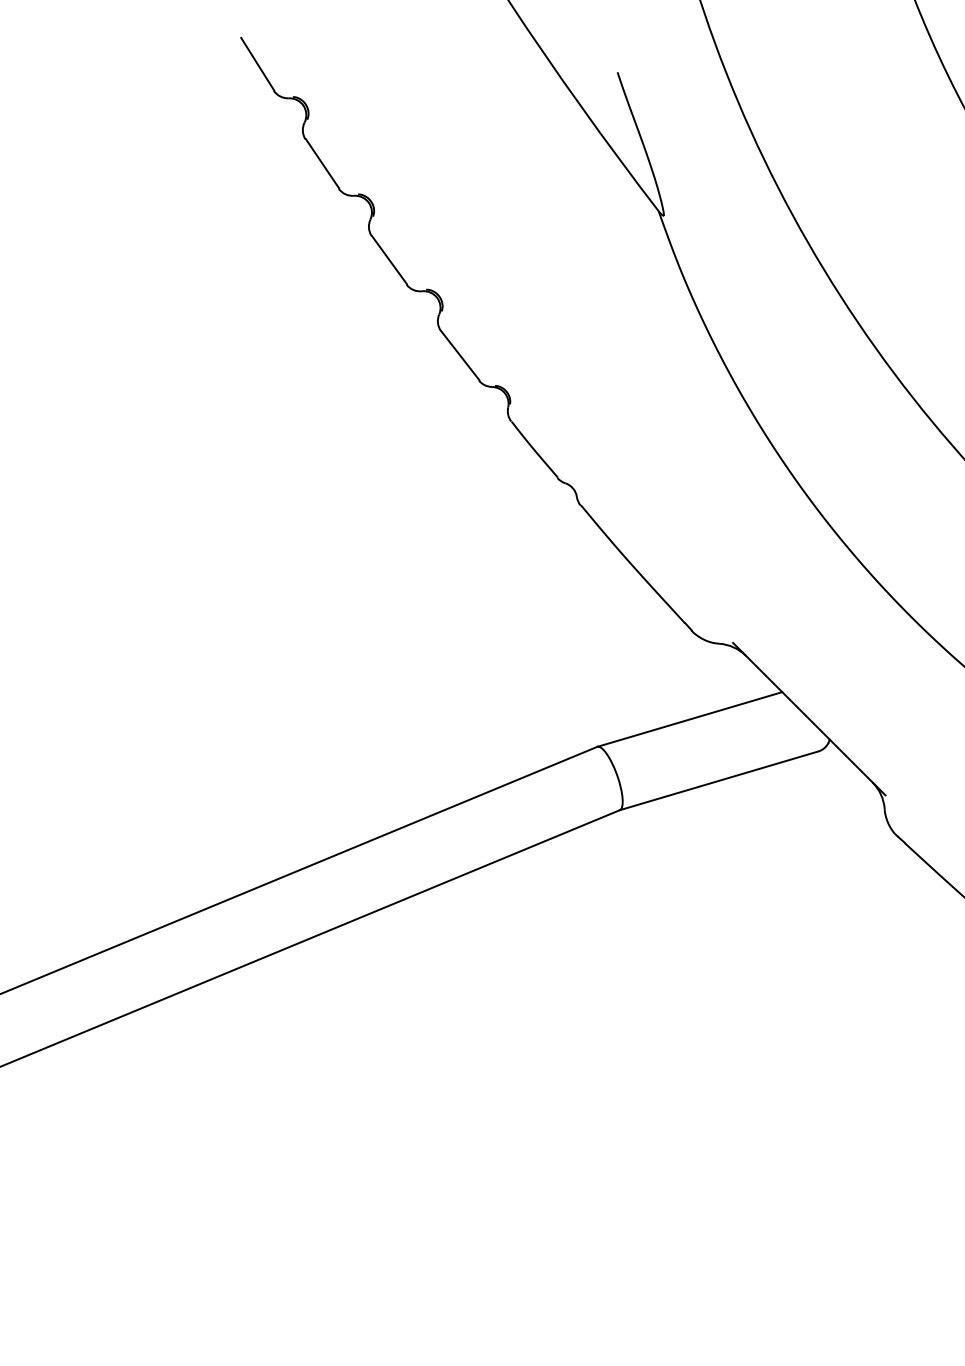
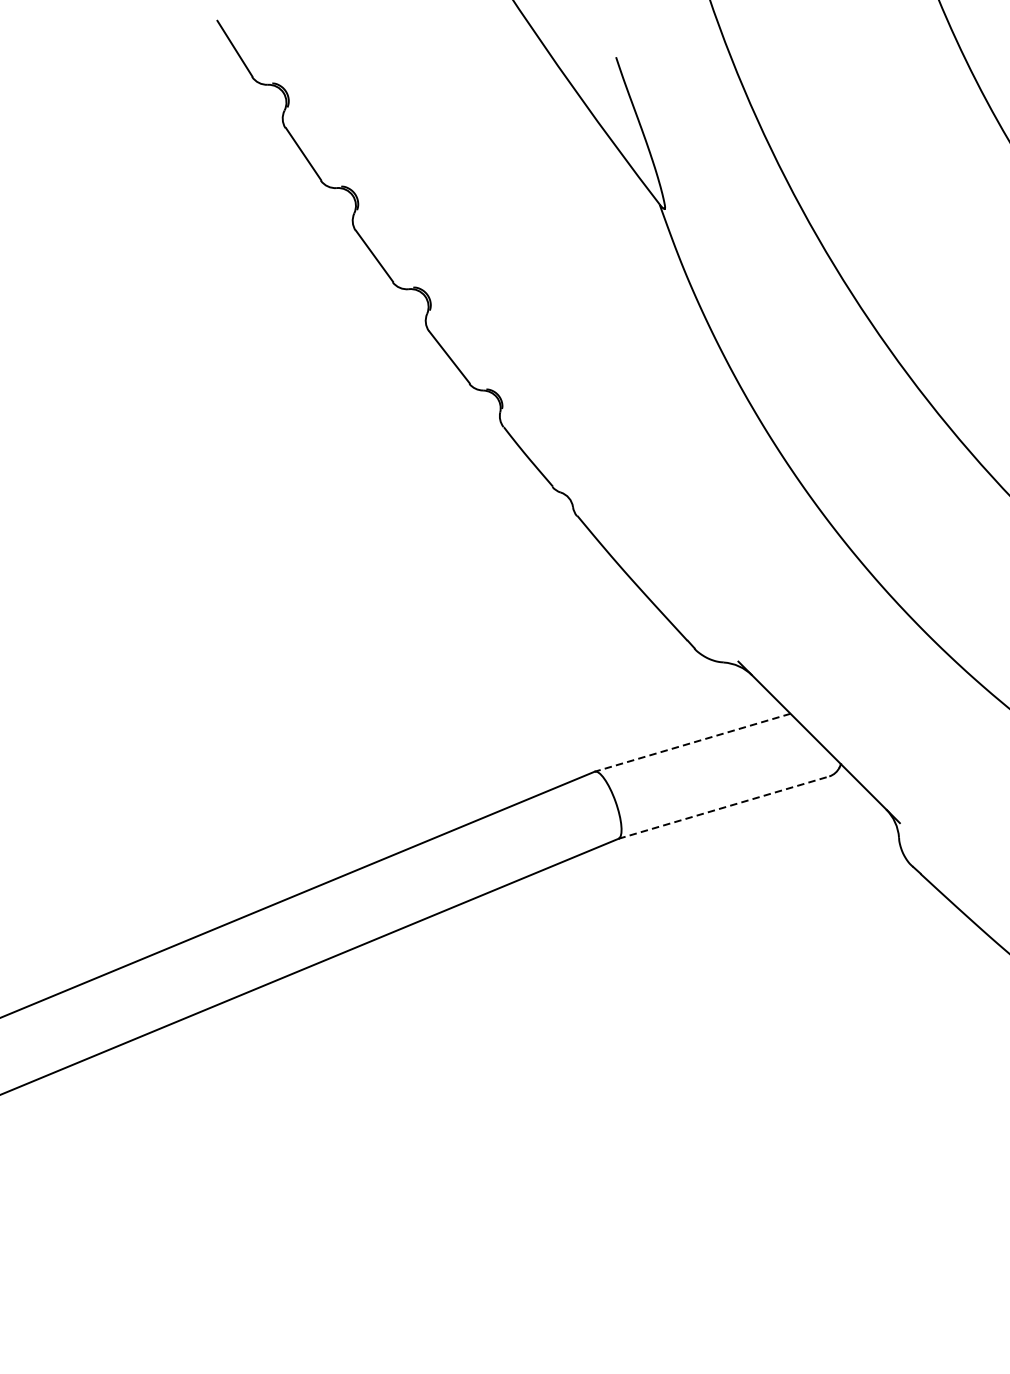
line: (689, 719) -> (692, 742), solid -> dashed
line: (719, 780) -> (724, 807), solid -> dashed

